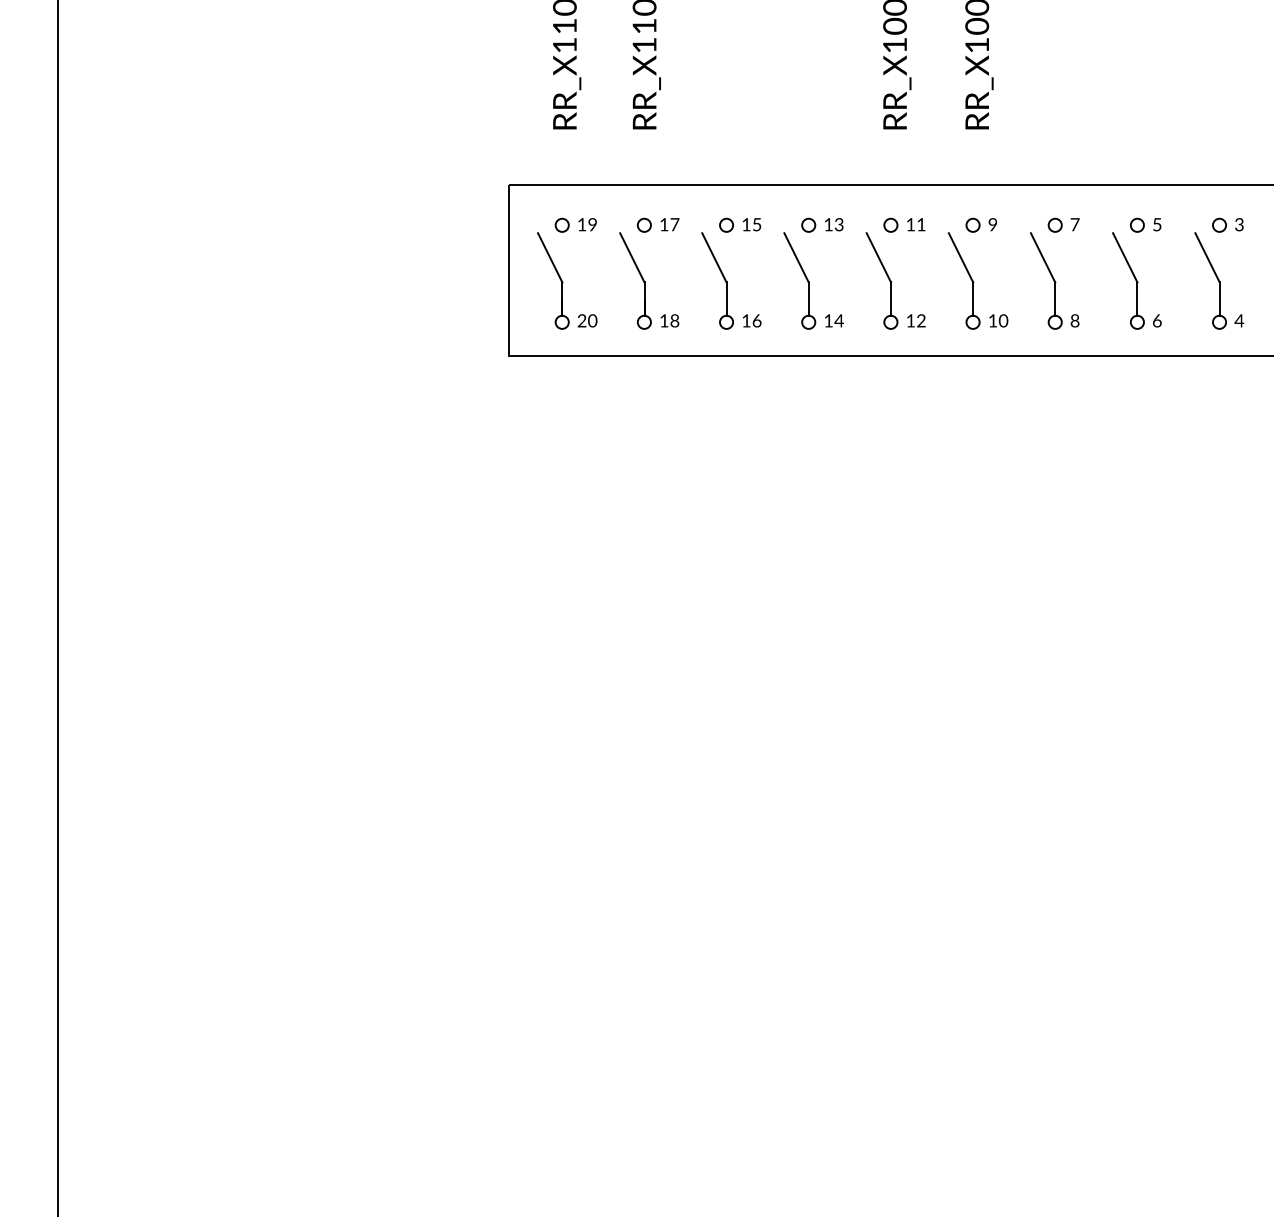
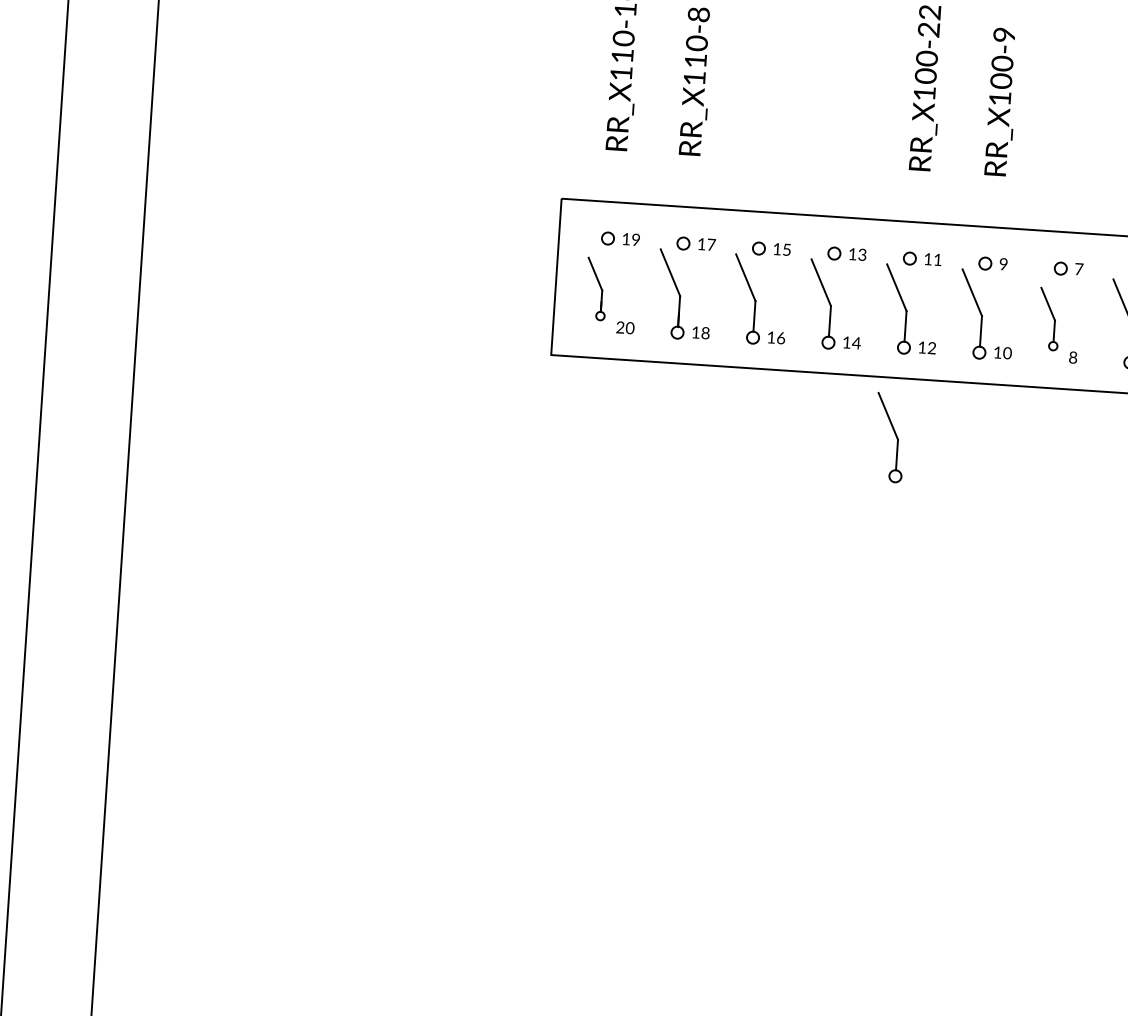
part: (553, 280) -> (596, 288), size x0.7
part: (1046, 280) -> (1049, 318), size x0.7
part: (887, 417) -> (895, 434), added

